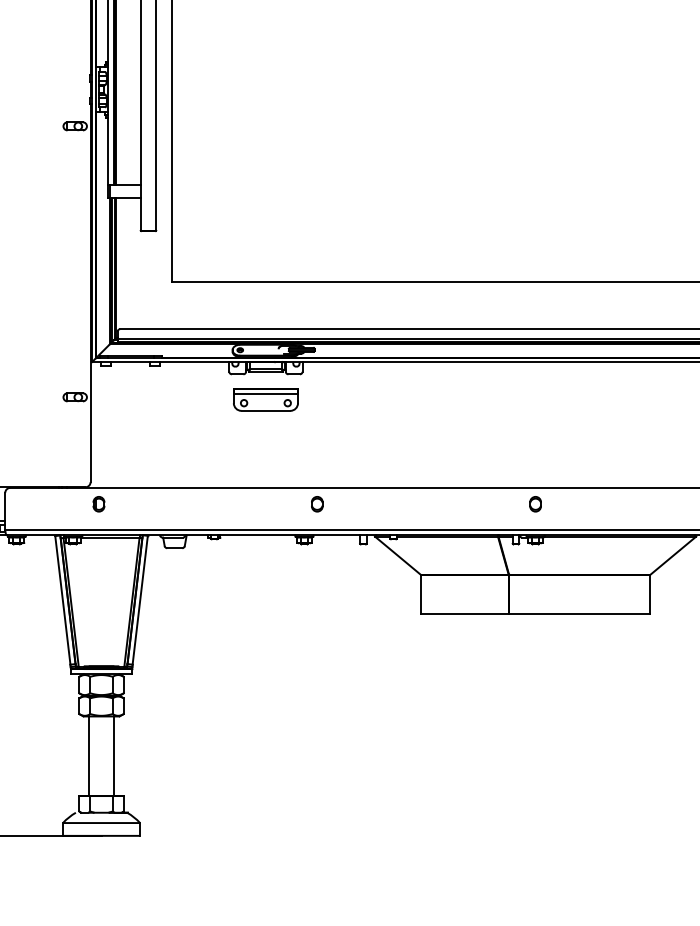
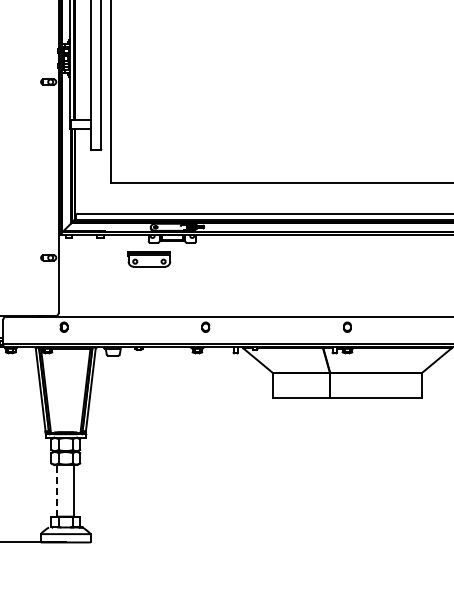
part: (266, 399) -> (149, 259), moved
line: (88, 755) -> (57, 490), solid -> dashed

